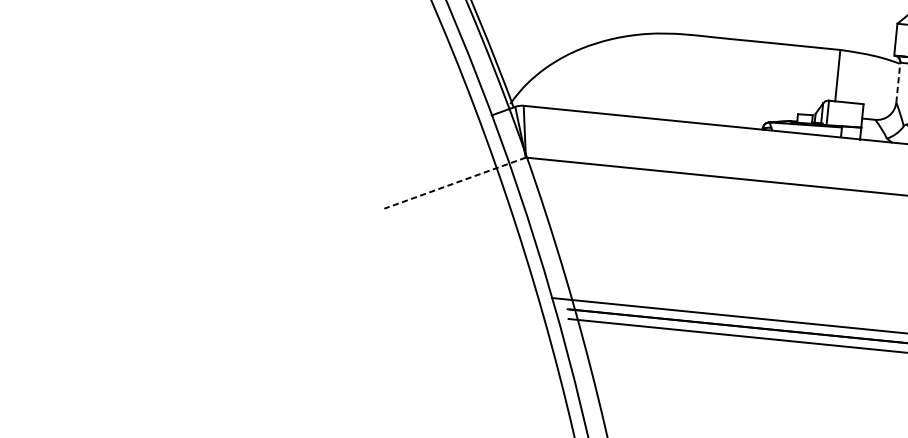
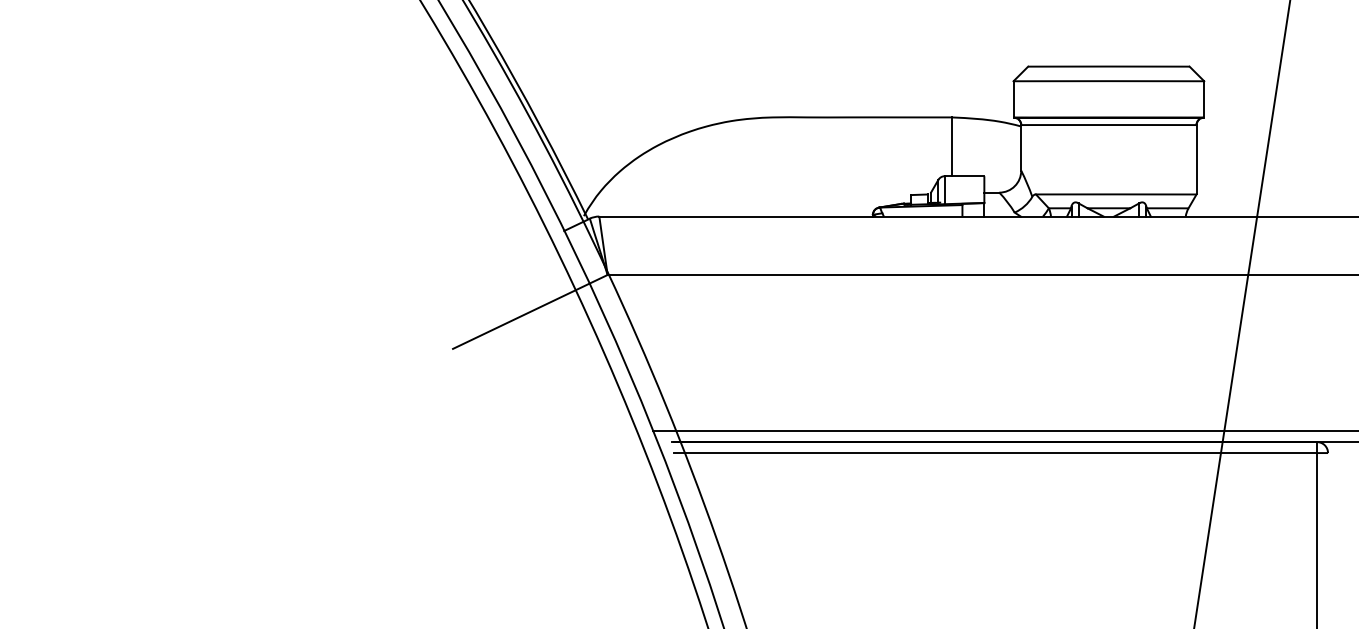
line: (898, 82) -> (1021, 147), dashed -> solid
line: (455, 182) -> (530, 311), dashed -> solid

